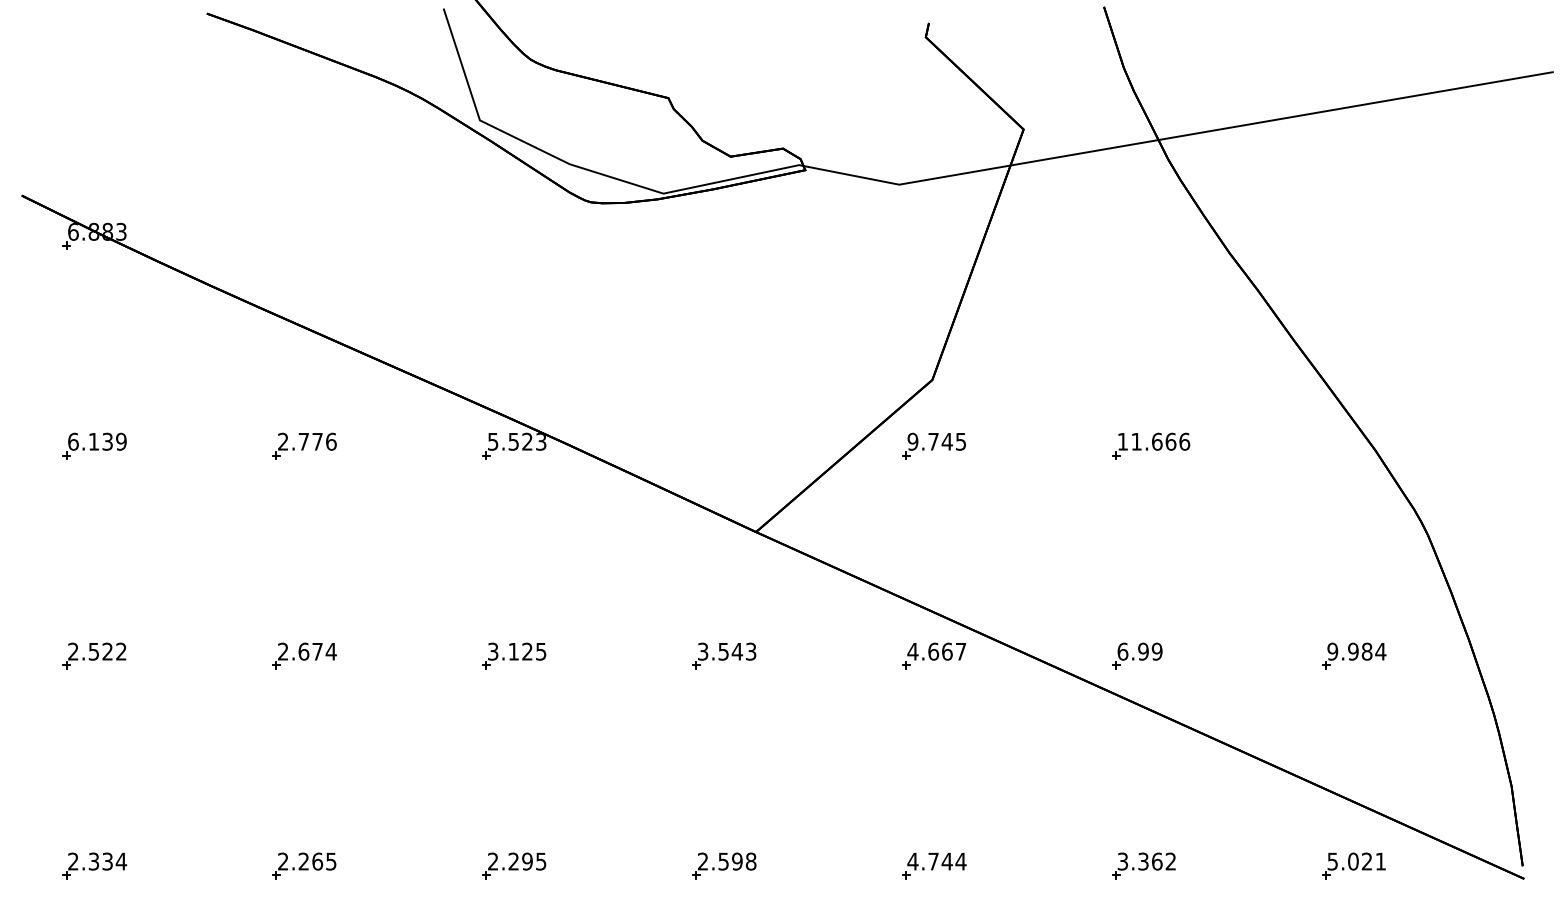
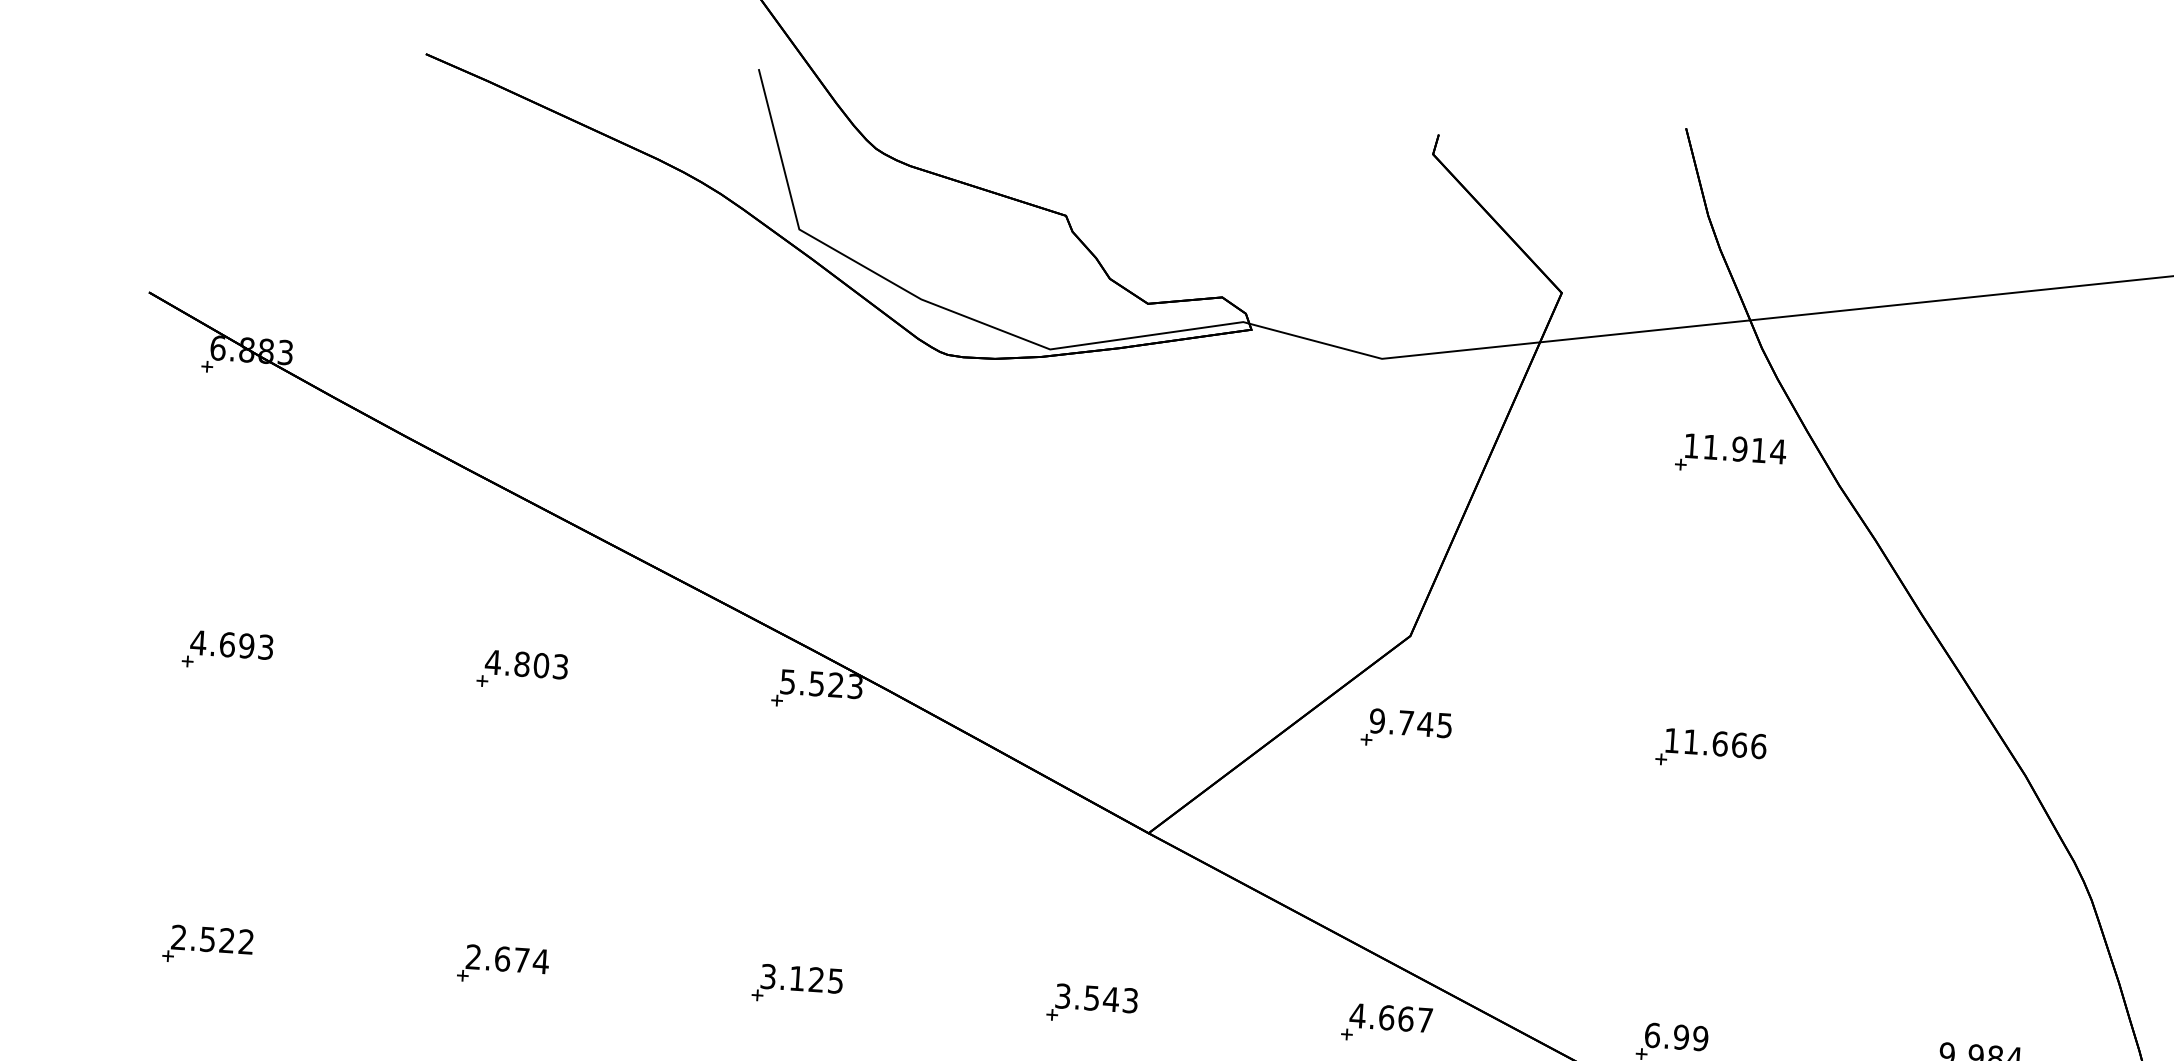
part: (1151, 236) -> (1731, 455), added
text: (96, 441) -> (231, 644), 6.139 -> 4.693
text: (306, 441) -> (525, 664), 2.776 -> 4.803

